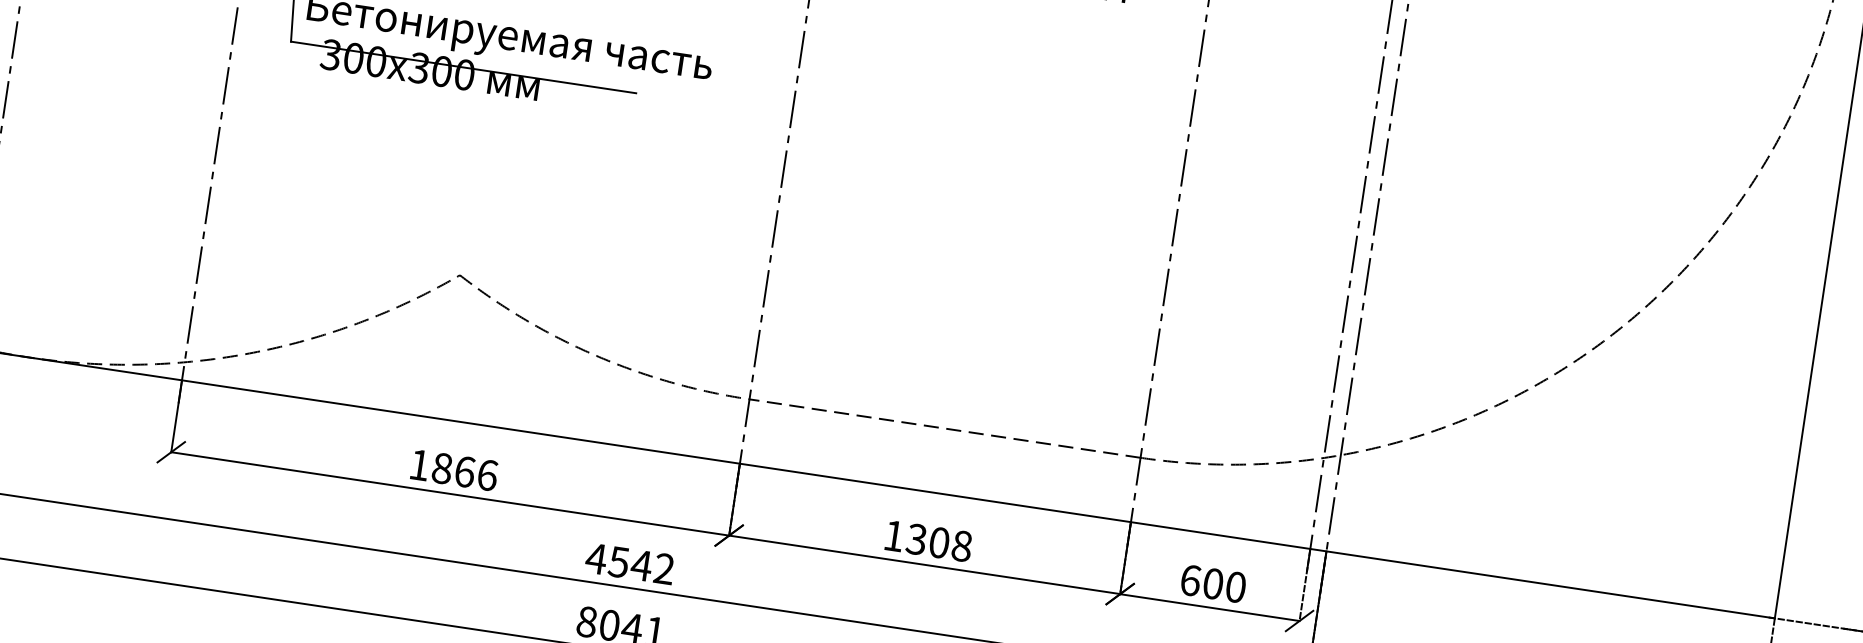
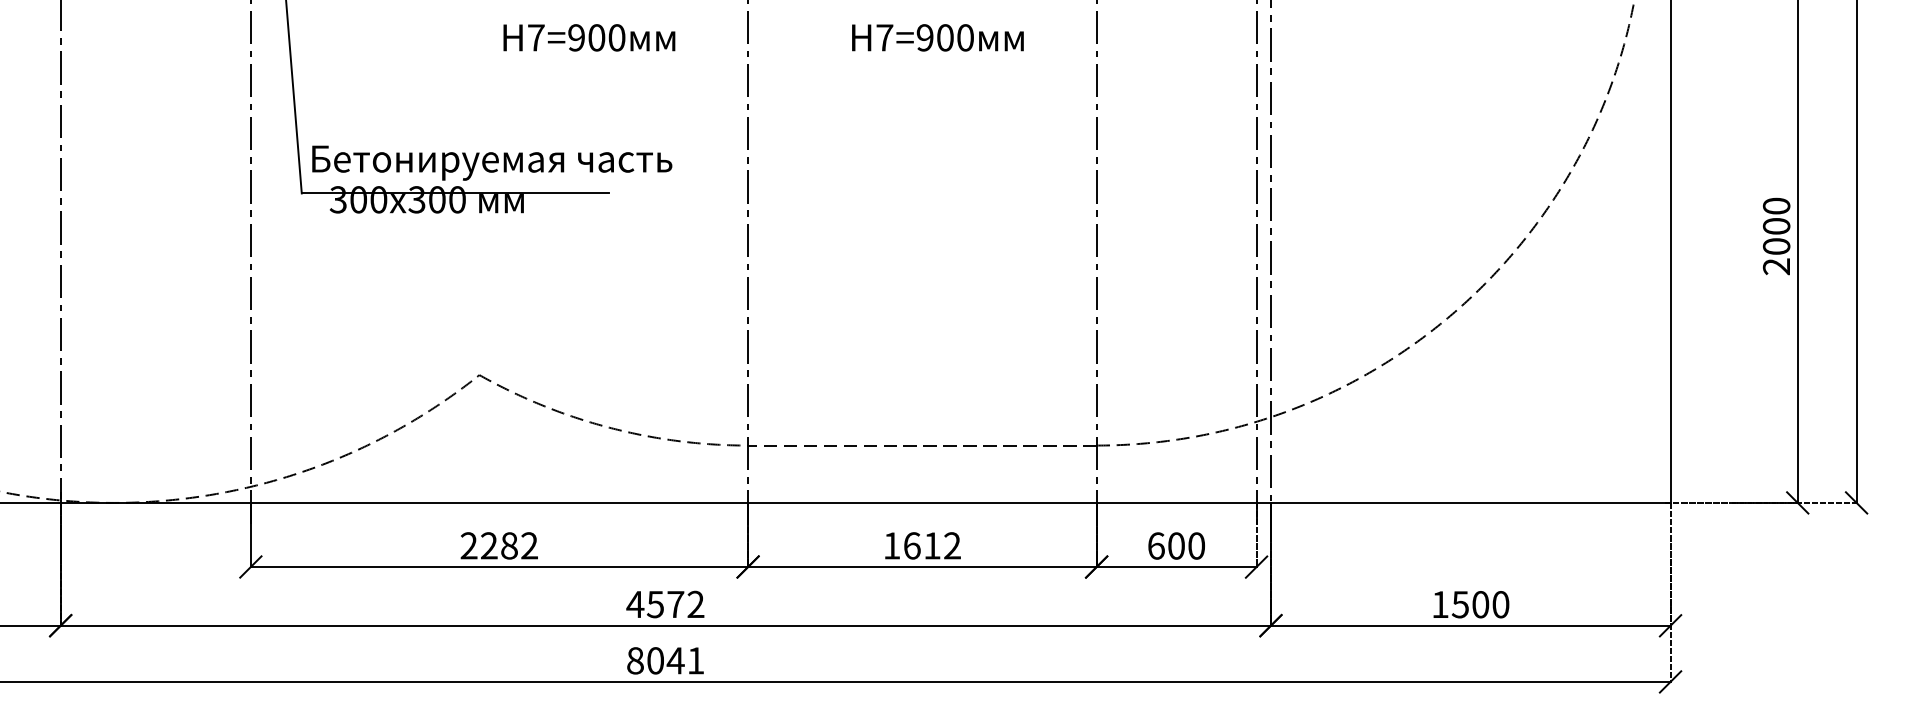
text: (453, 469) -> (499, 545), 1866 -> 2282
text: (938, 542) -> (931, 545), 1308 -> 1612
text: (641, 565) -> (675, 604), 4542 -> 4572

